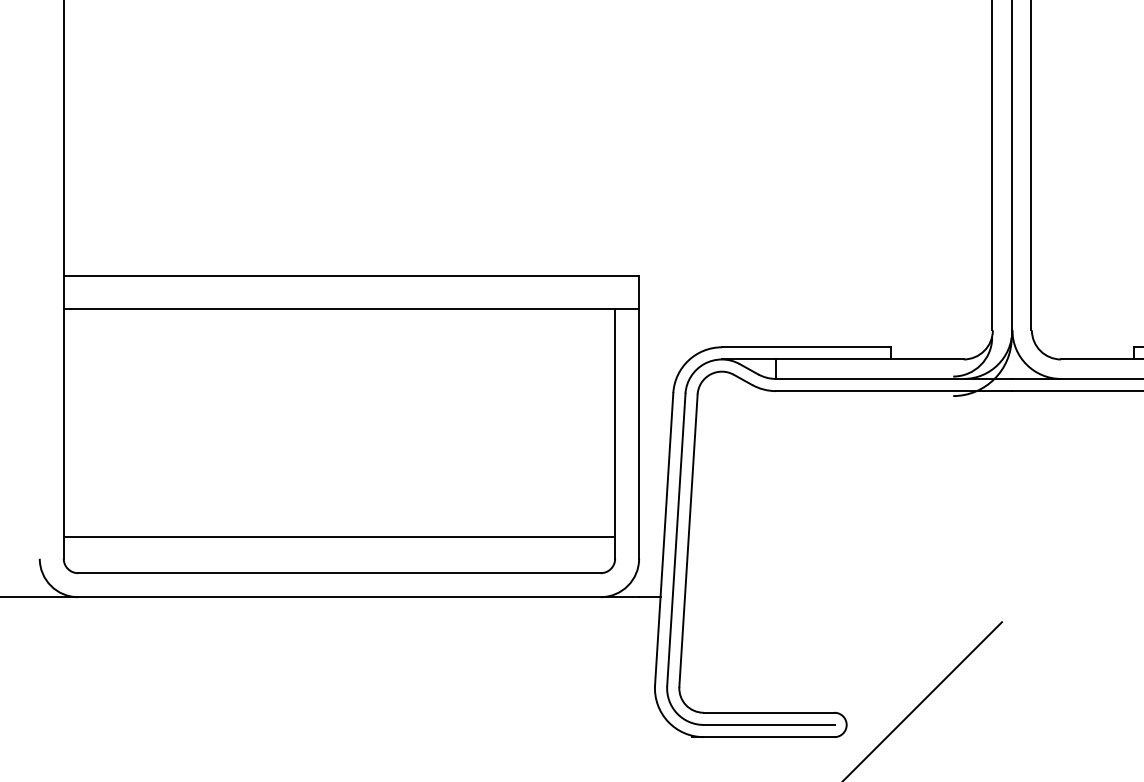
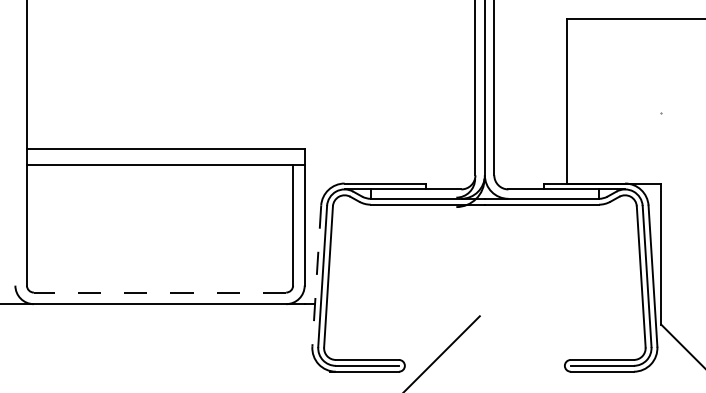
line: (338, 537) -> (159, 275), removed
line: (663, 539) -> (316, 276), solid -> dashed
line: (338, 573) -> (159, 292), solid -> dashed

